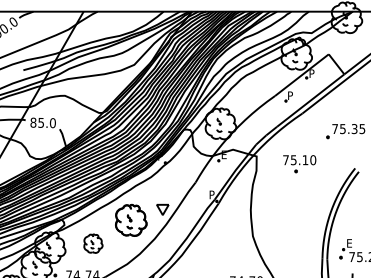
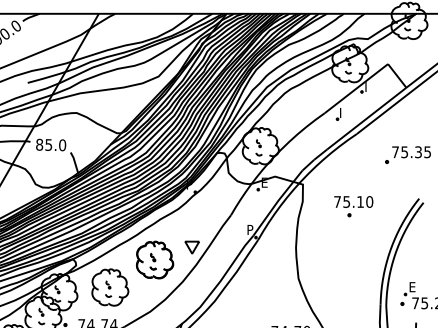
text: (312, 71) -> (368, 84), P -> I
text: (291, 93) -> (343, 110), P -> I
part: (299, 164) -> (353, 206), moved
part: (93, 243) -> (110, 287), size x1.67

